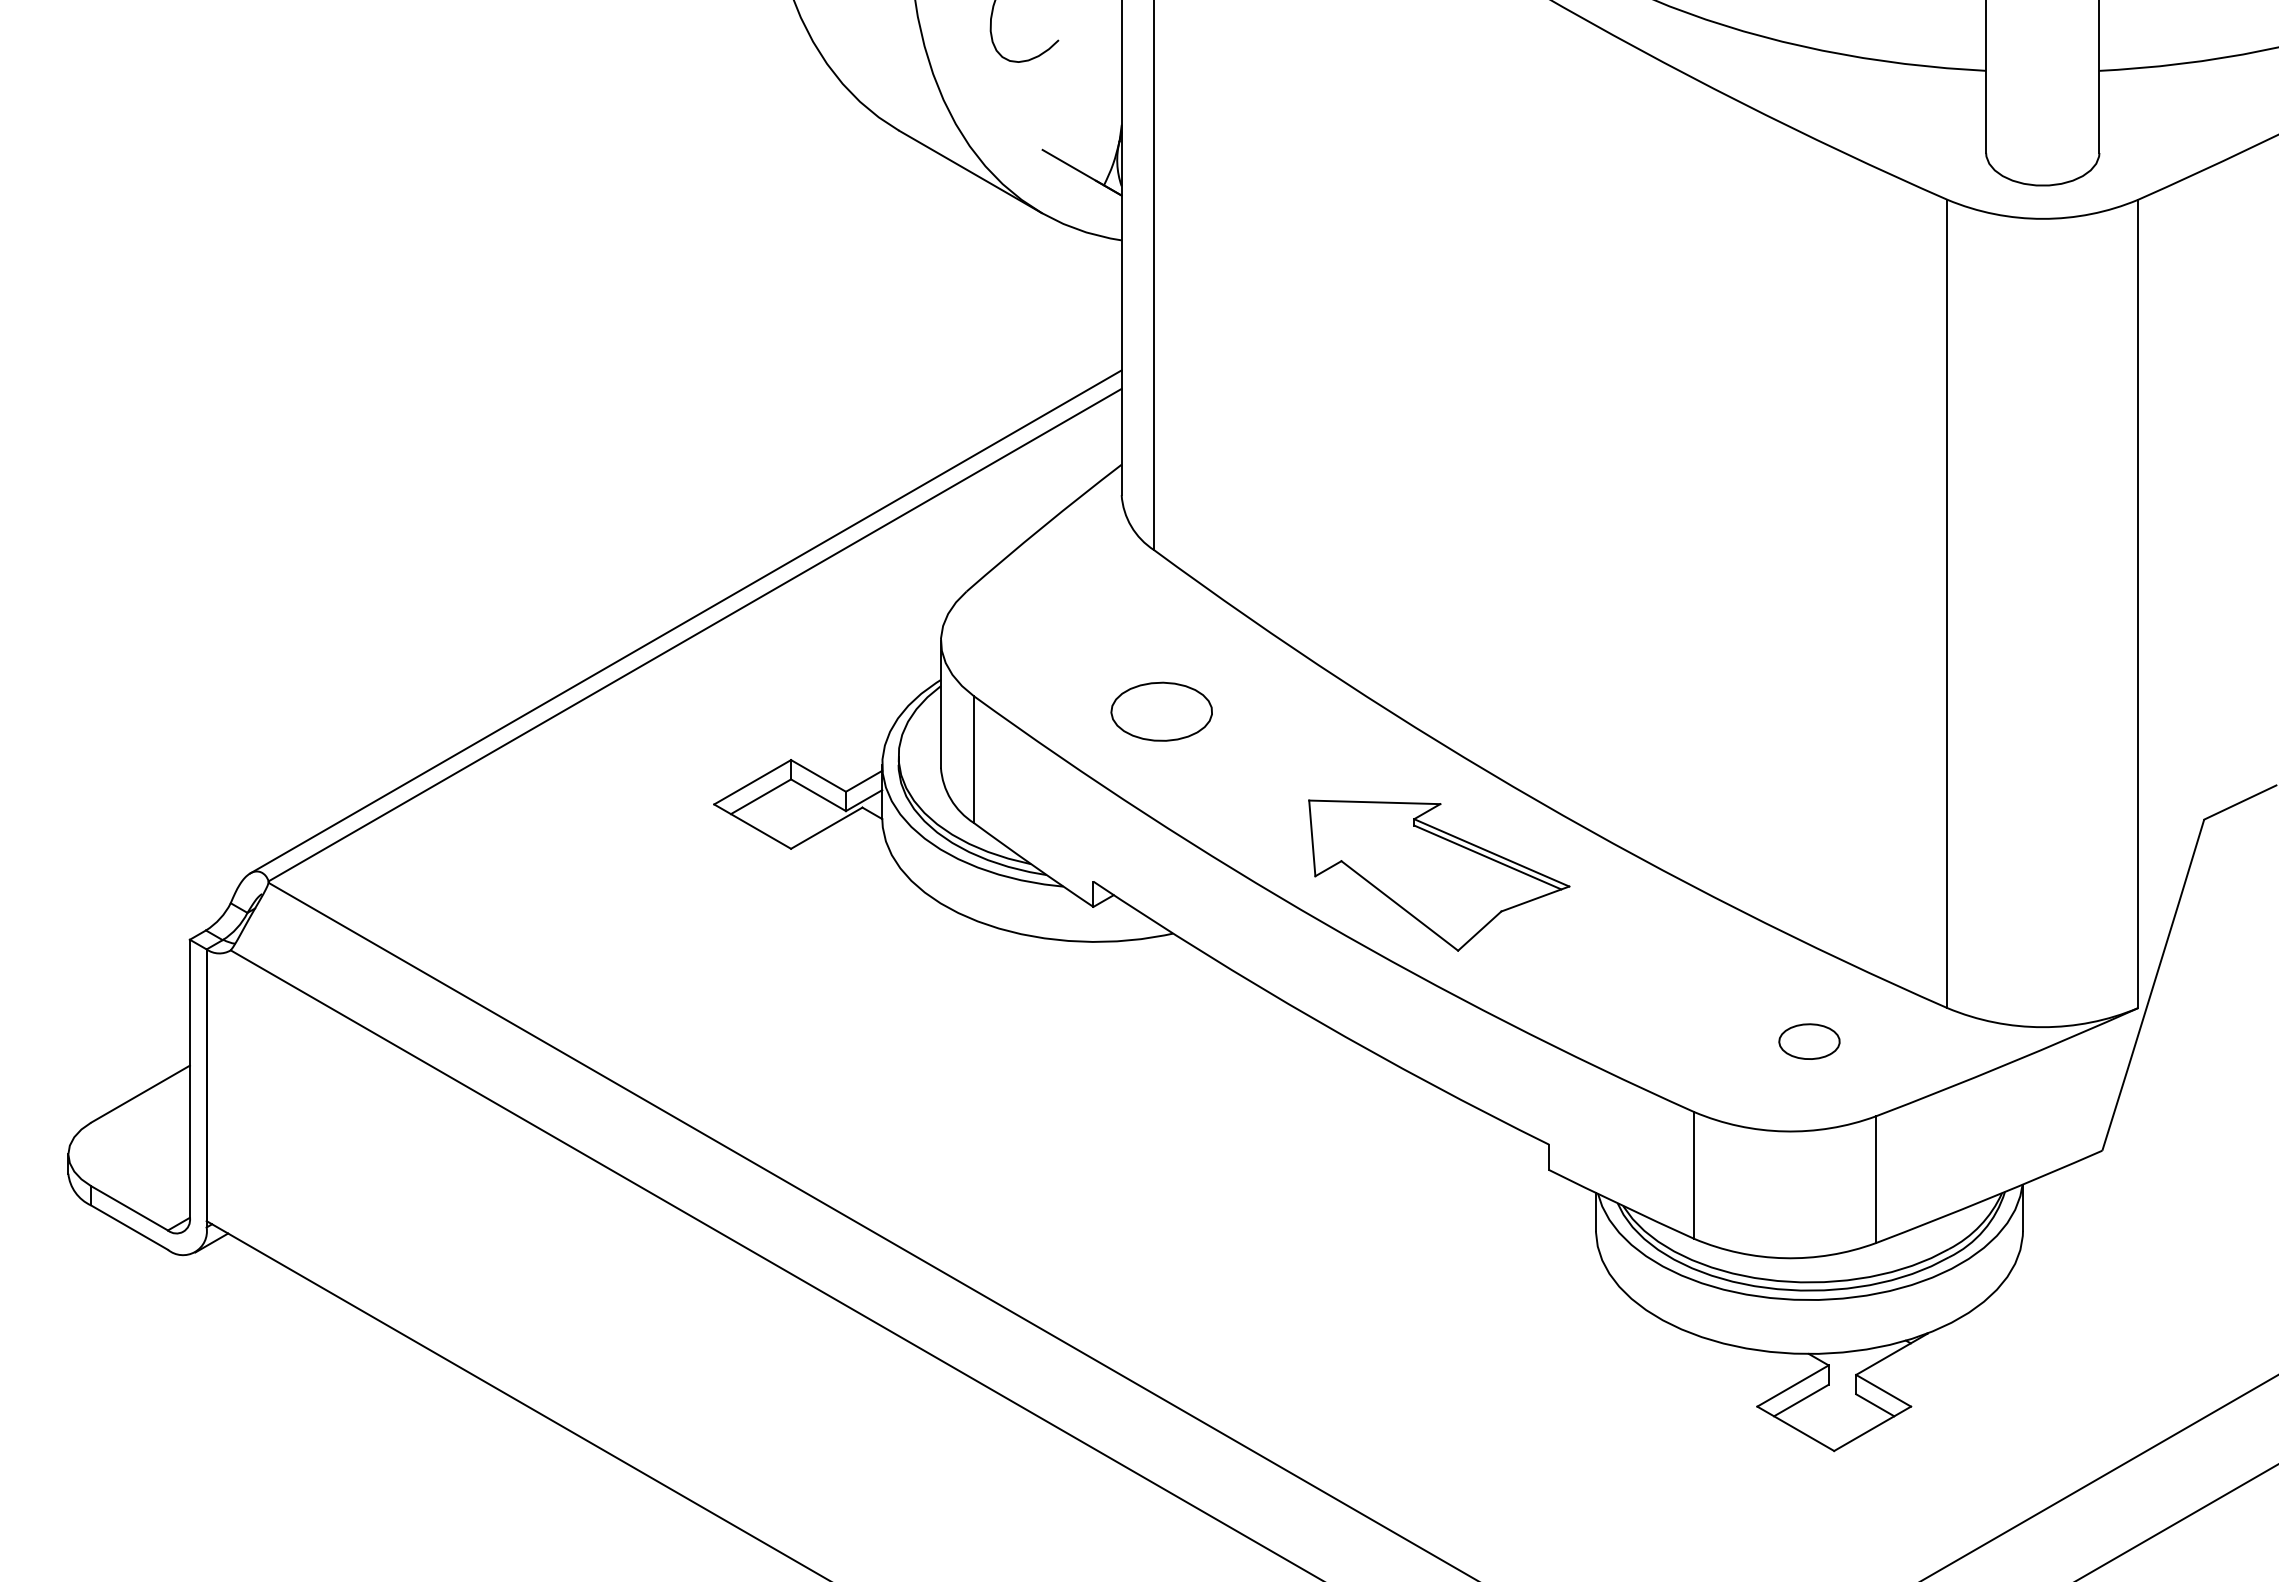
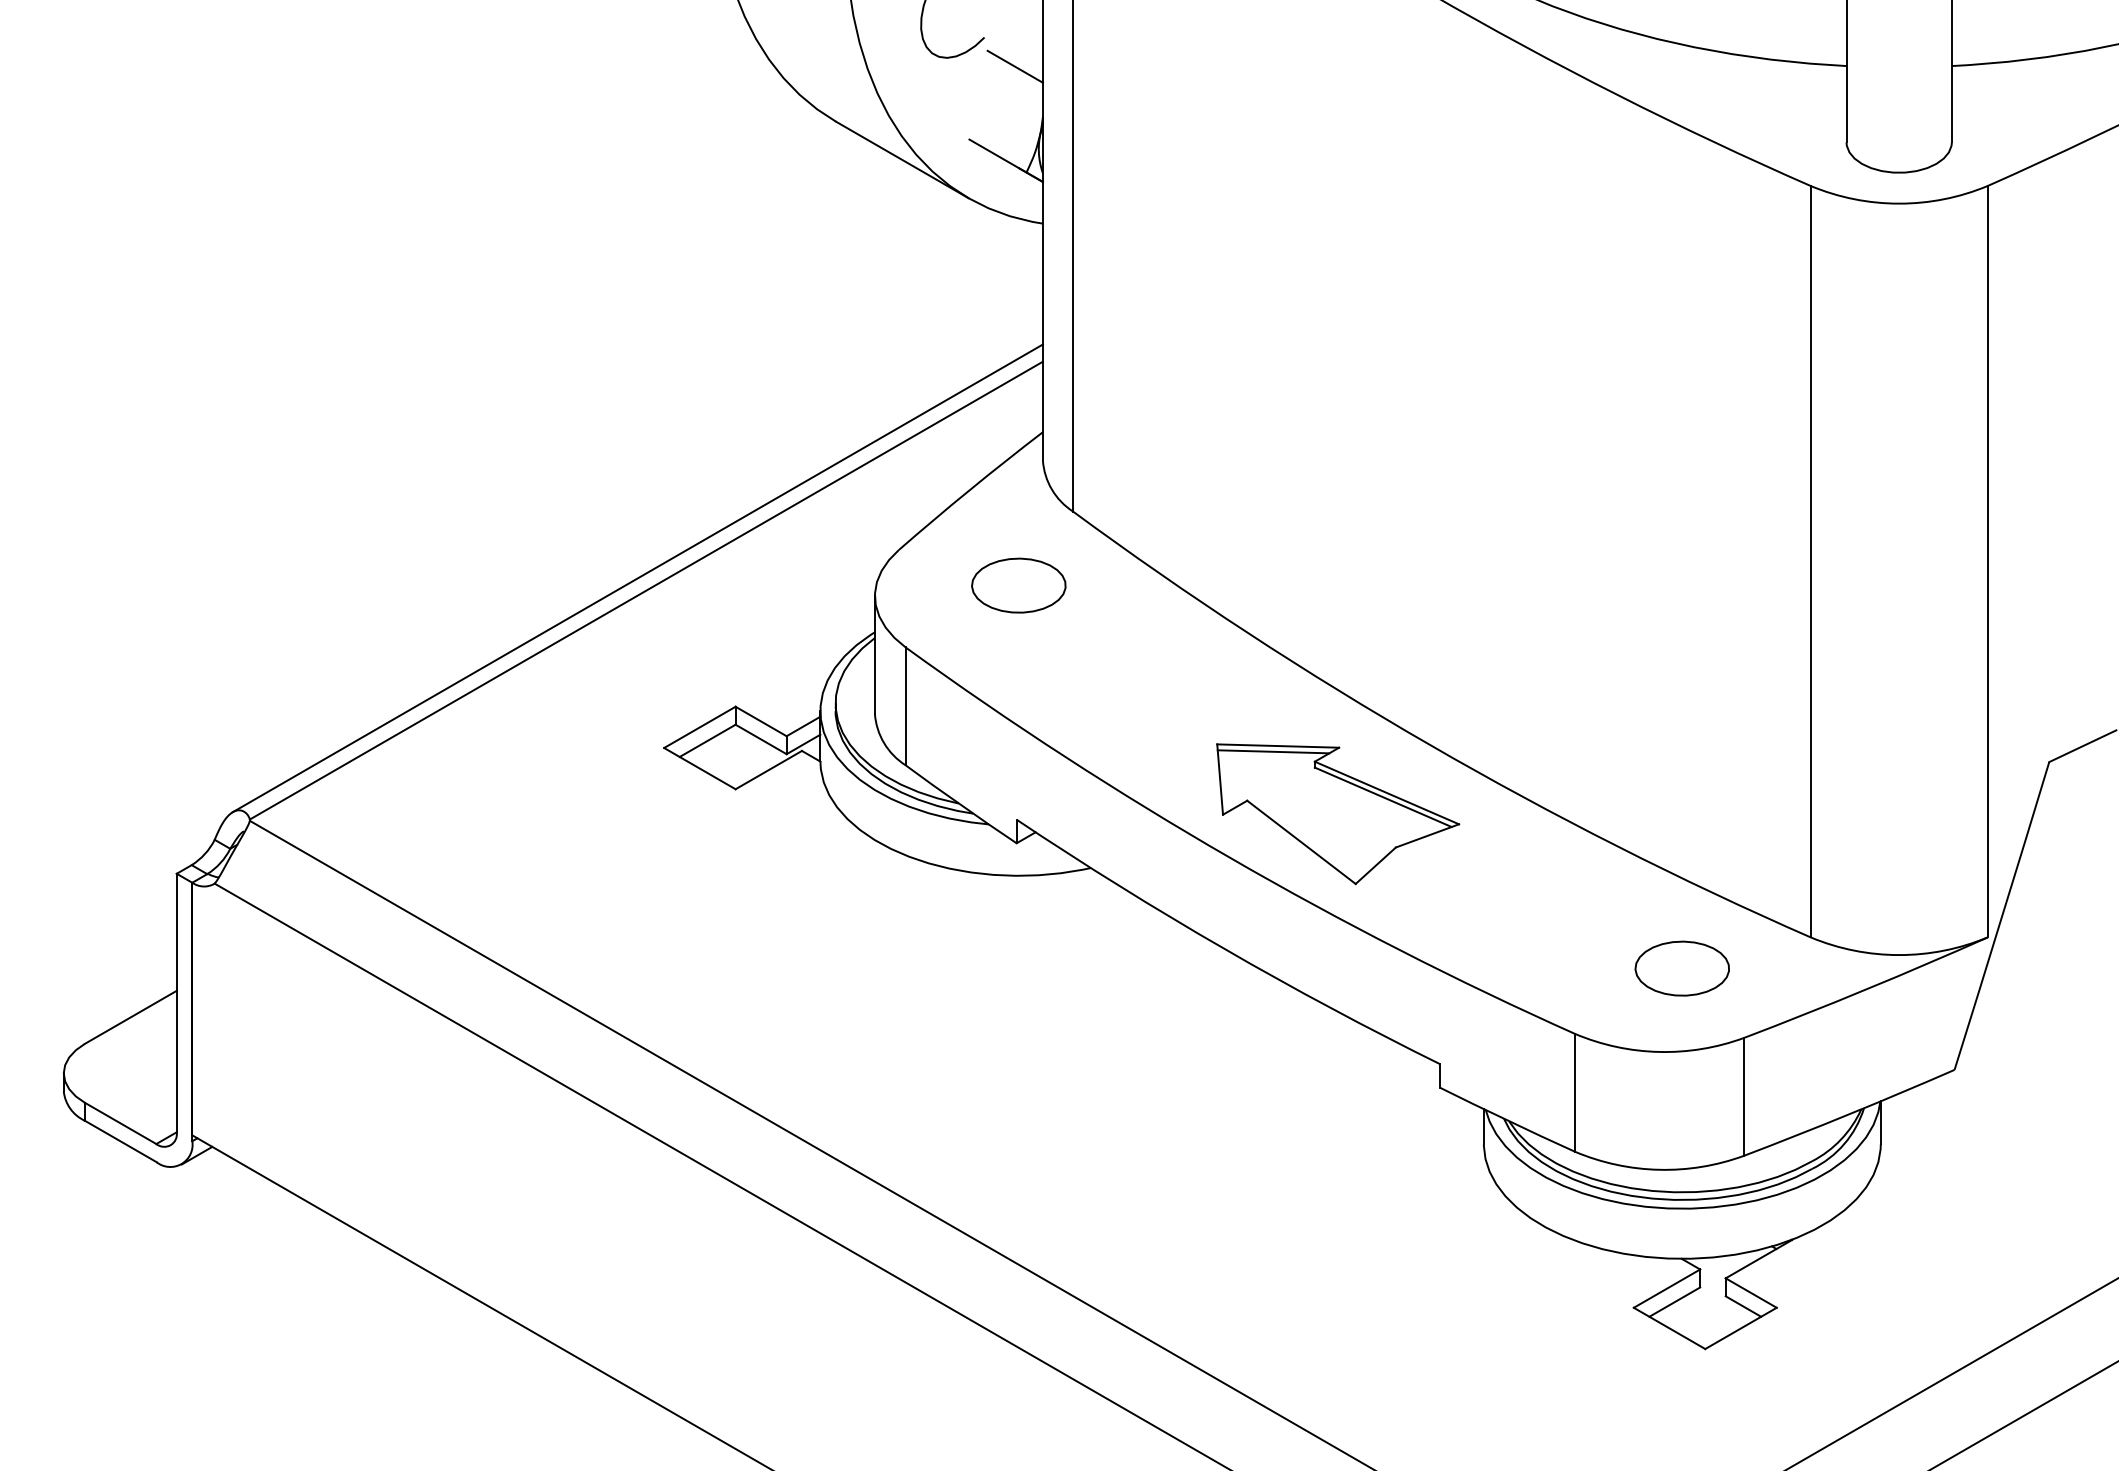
line: (1091, 71) -> (1014, 66), added
part: (1161, 711) -> (1018, 585), moved
line: (1369, 808) -> (1273, 751), added
part: (1809, 1041) -> (1682, 968), size x1.67

